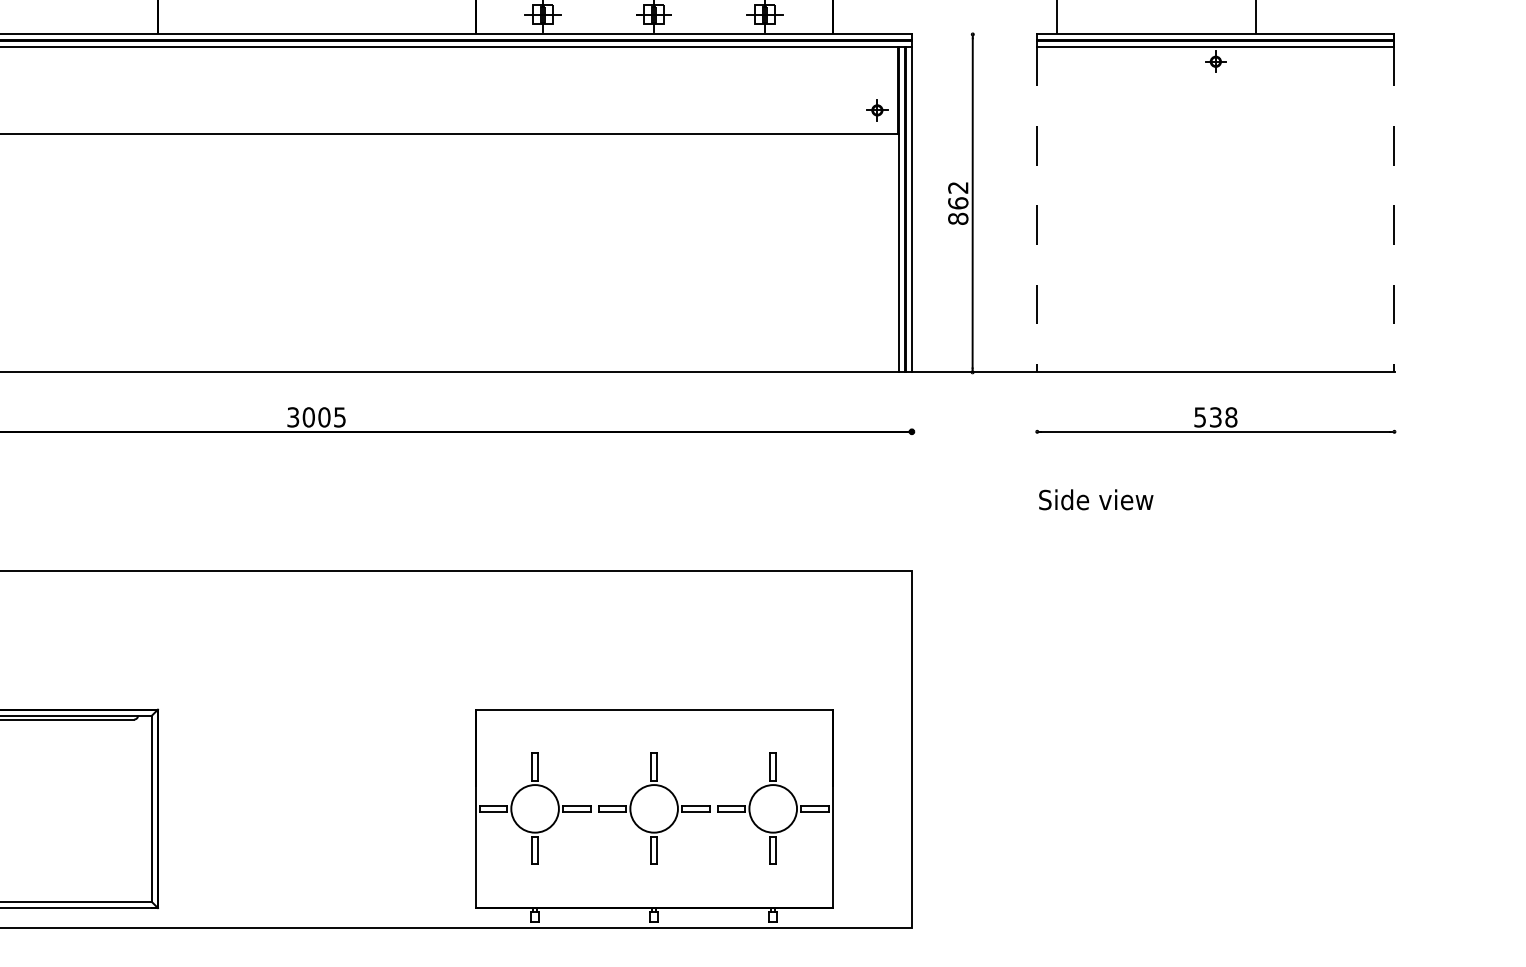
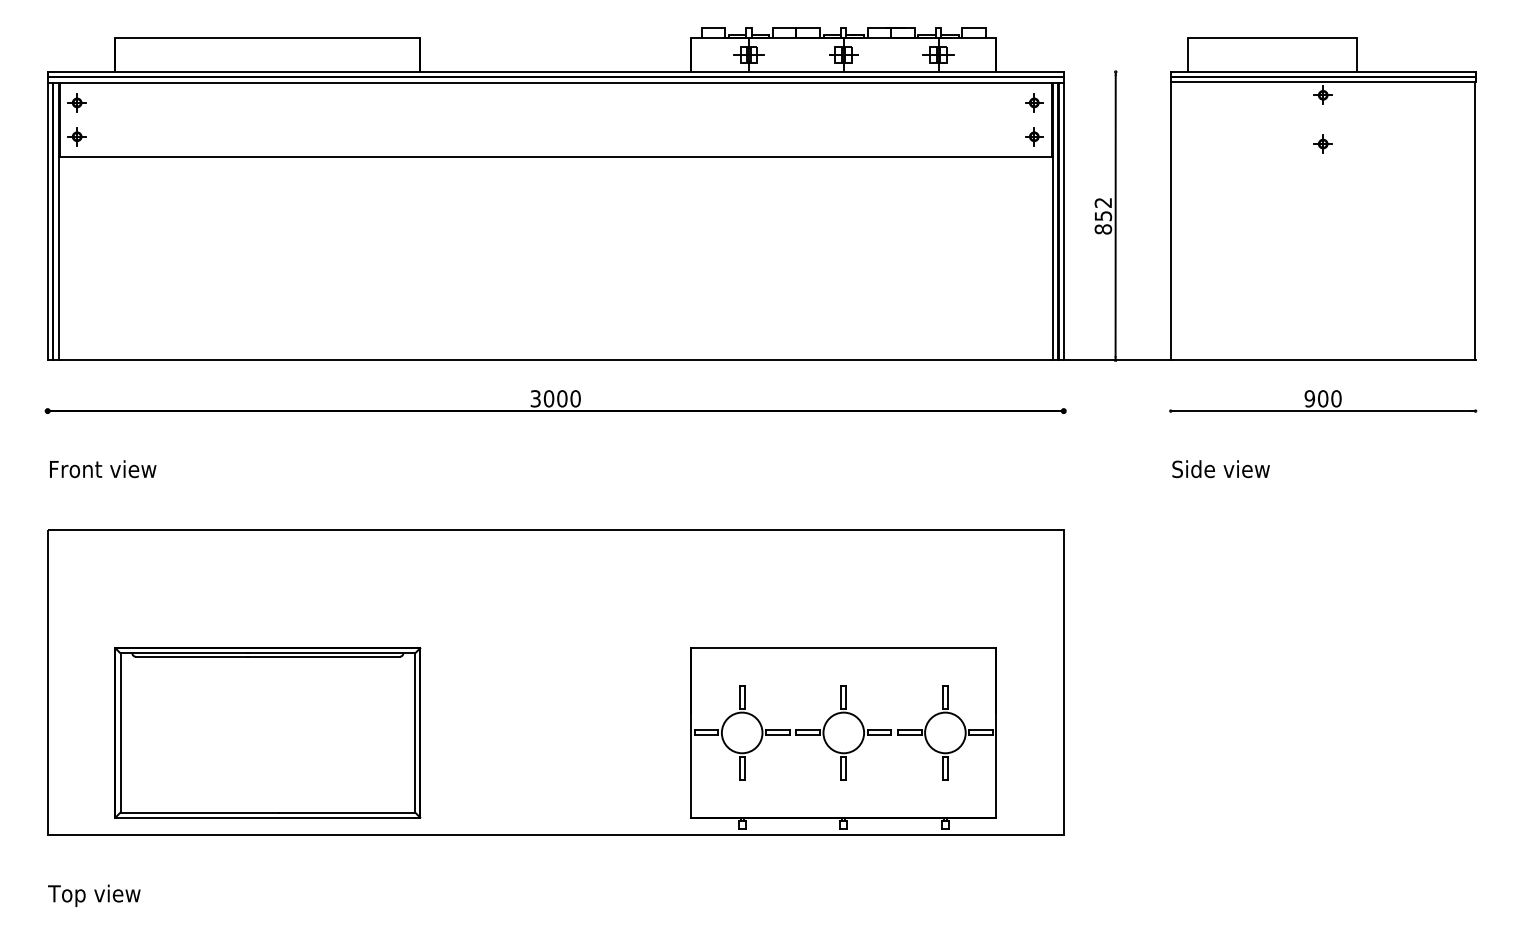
part: (877, 70) -> (1034, 102), added
part: (1215, 118) -> (1322, 143), added
text: (958, 202) -> (1103, 215), 862 -> 852
line: (1036, 209) -> (1170, 221), dashed -> solid
line: (1394, 209) -> (1475, 221), dashed -> solid
text: (339, 417) -> (575, 398), 3005 -> 3000
text: (1215, 417) -> (1322, 398), 538 -> 900

